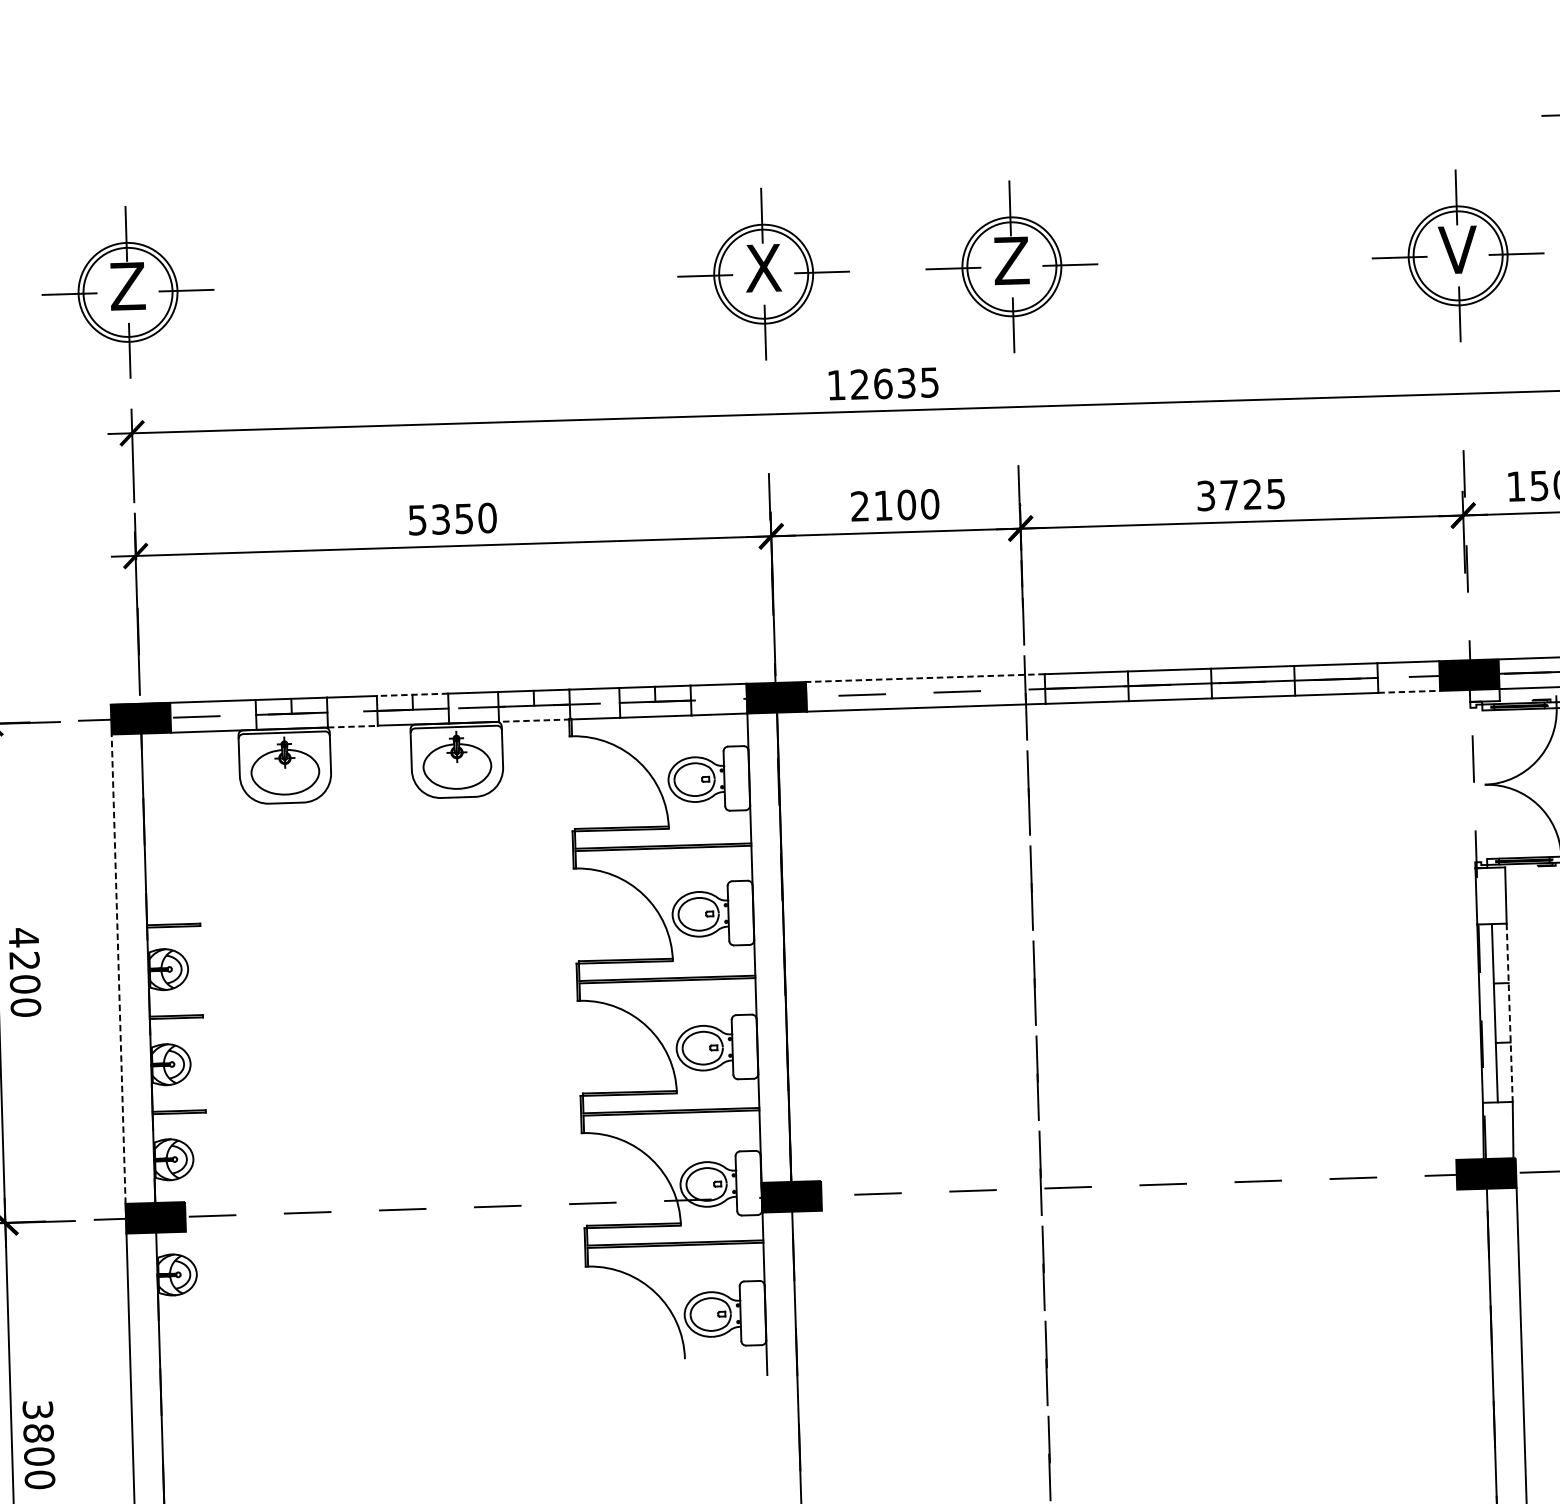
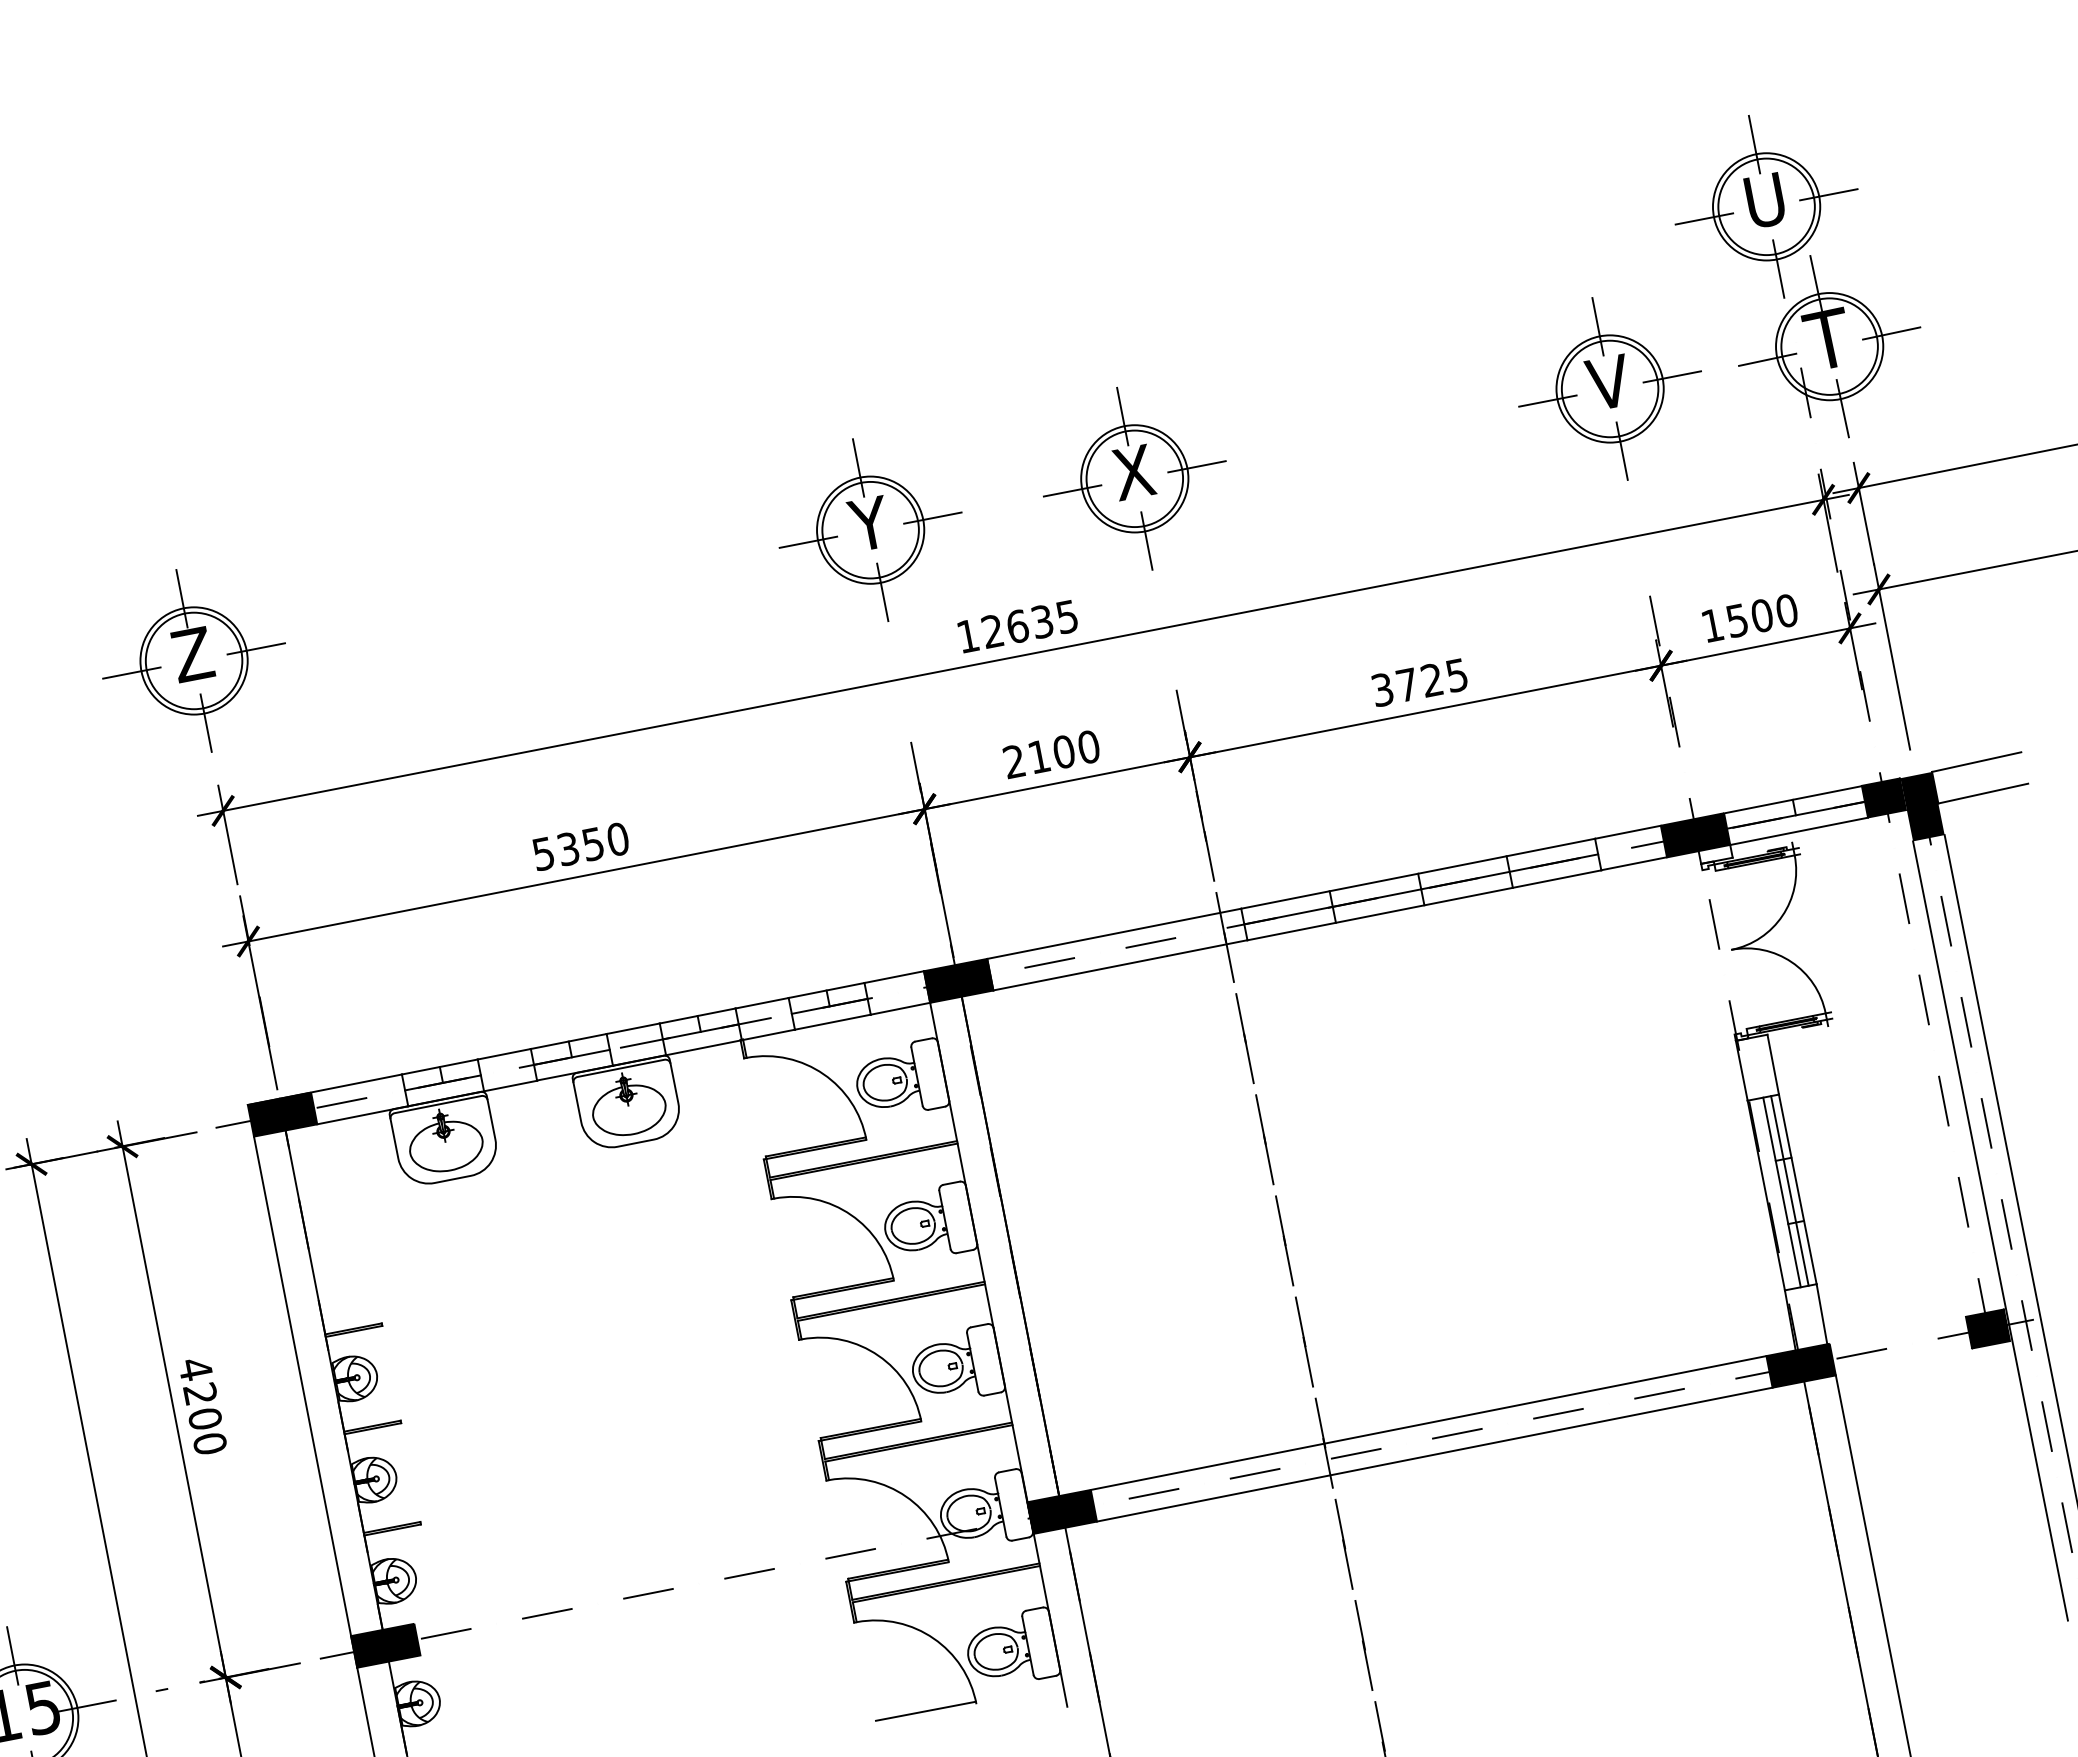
text: (1012, 261) -> (1134, 472), Z -> X
text: (763, 267) -> (869, 523), X -> Y
line: (924, 677) -> (1113, 933), dashed -> solid
line: (1409, 691) -> (1634, 863), dashed -> solid
line: (412, 694) -> (568, 1041), dashed -> solid
line: (534, 720) -> (703, 1047), dashed -> solid
line: (353, 726) -> (511, 1085), dashed -> solid
line: (118, 968) -> (302, 1385), dashed -> solid
line: (1501, 1012) -> (1789, 1190), added
line: (1509, 1012) -> (1797, 1189), dashed -> solid
line: (1138, 1169) -> (1428, 1422), added
line: (1139, 1200) -> (1434, 1454), added
line: (637, 1357) -> (925, 1710), added

